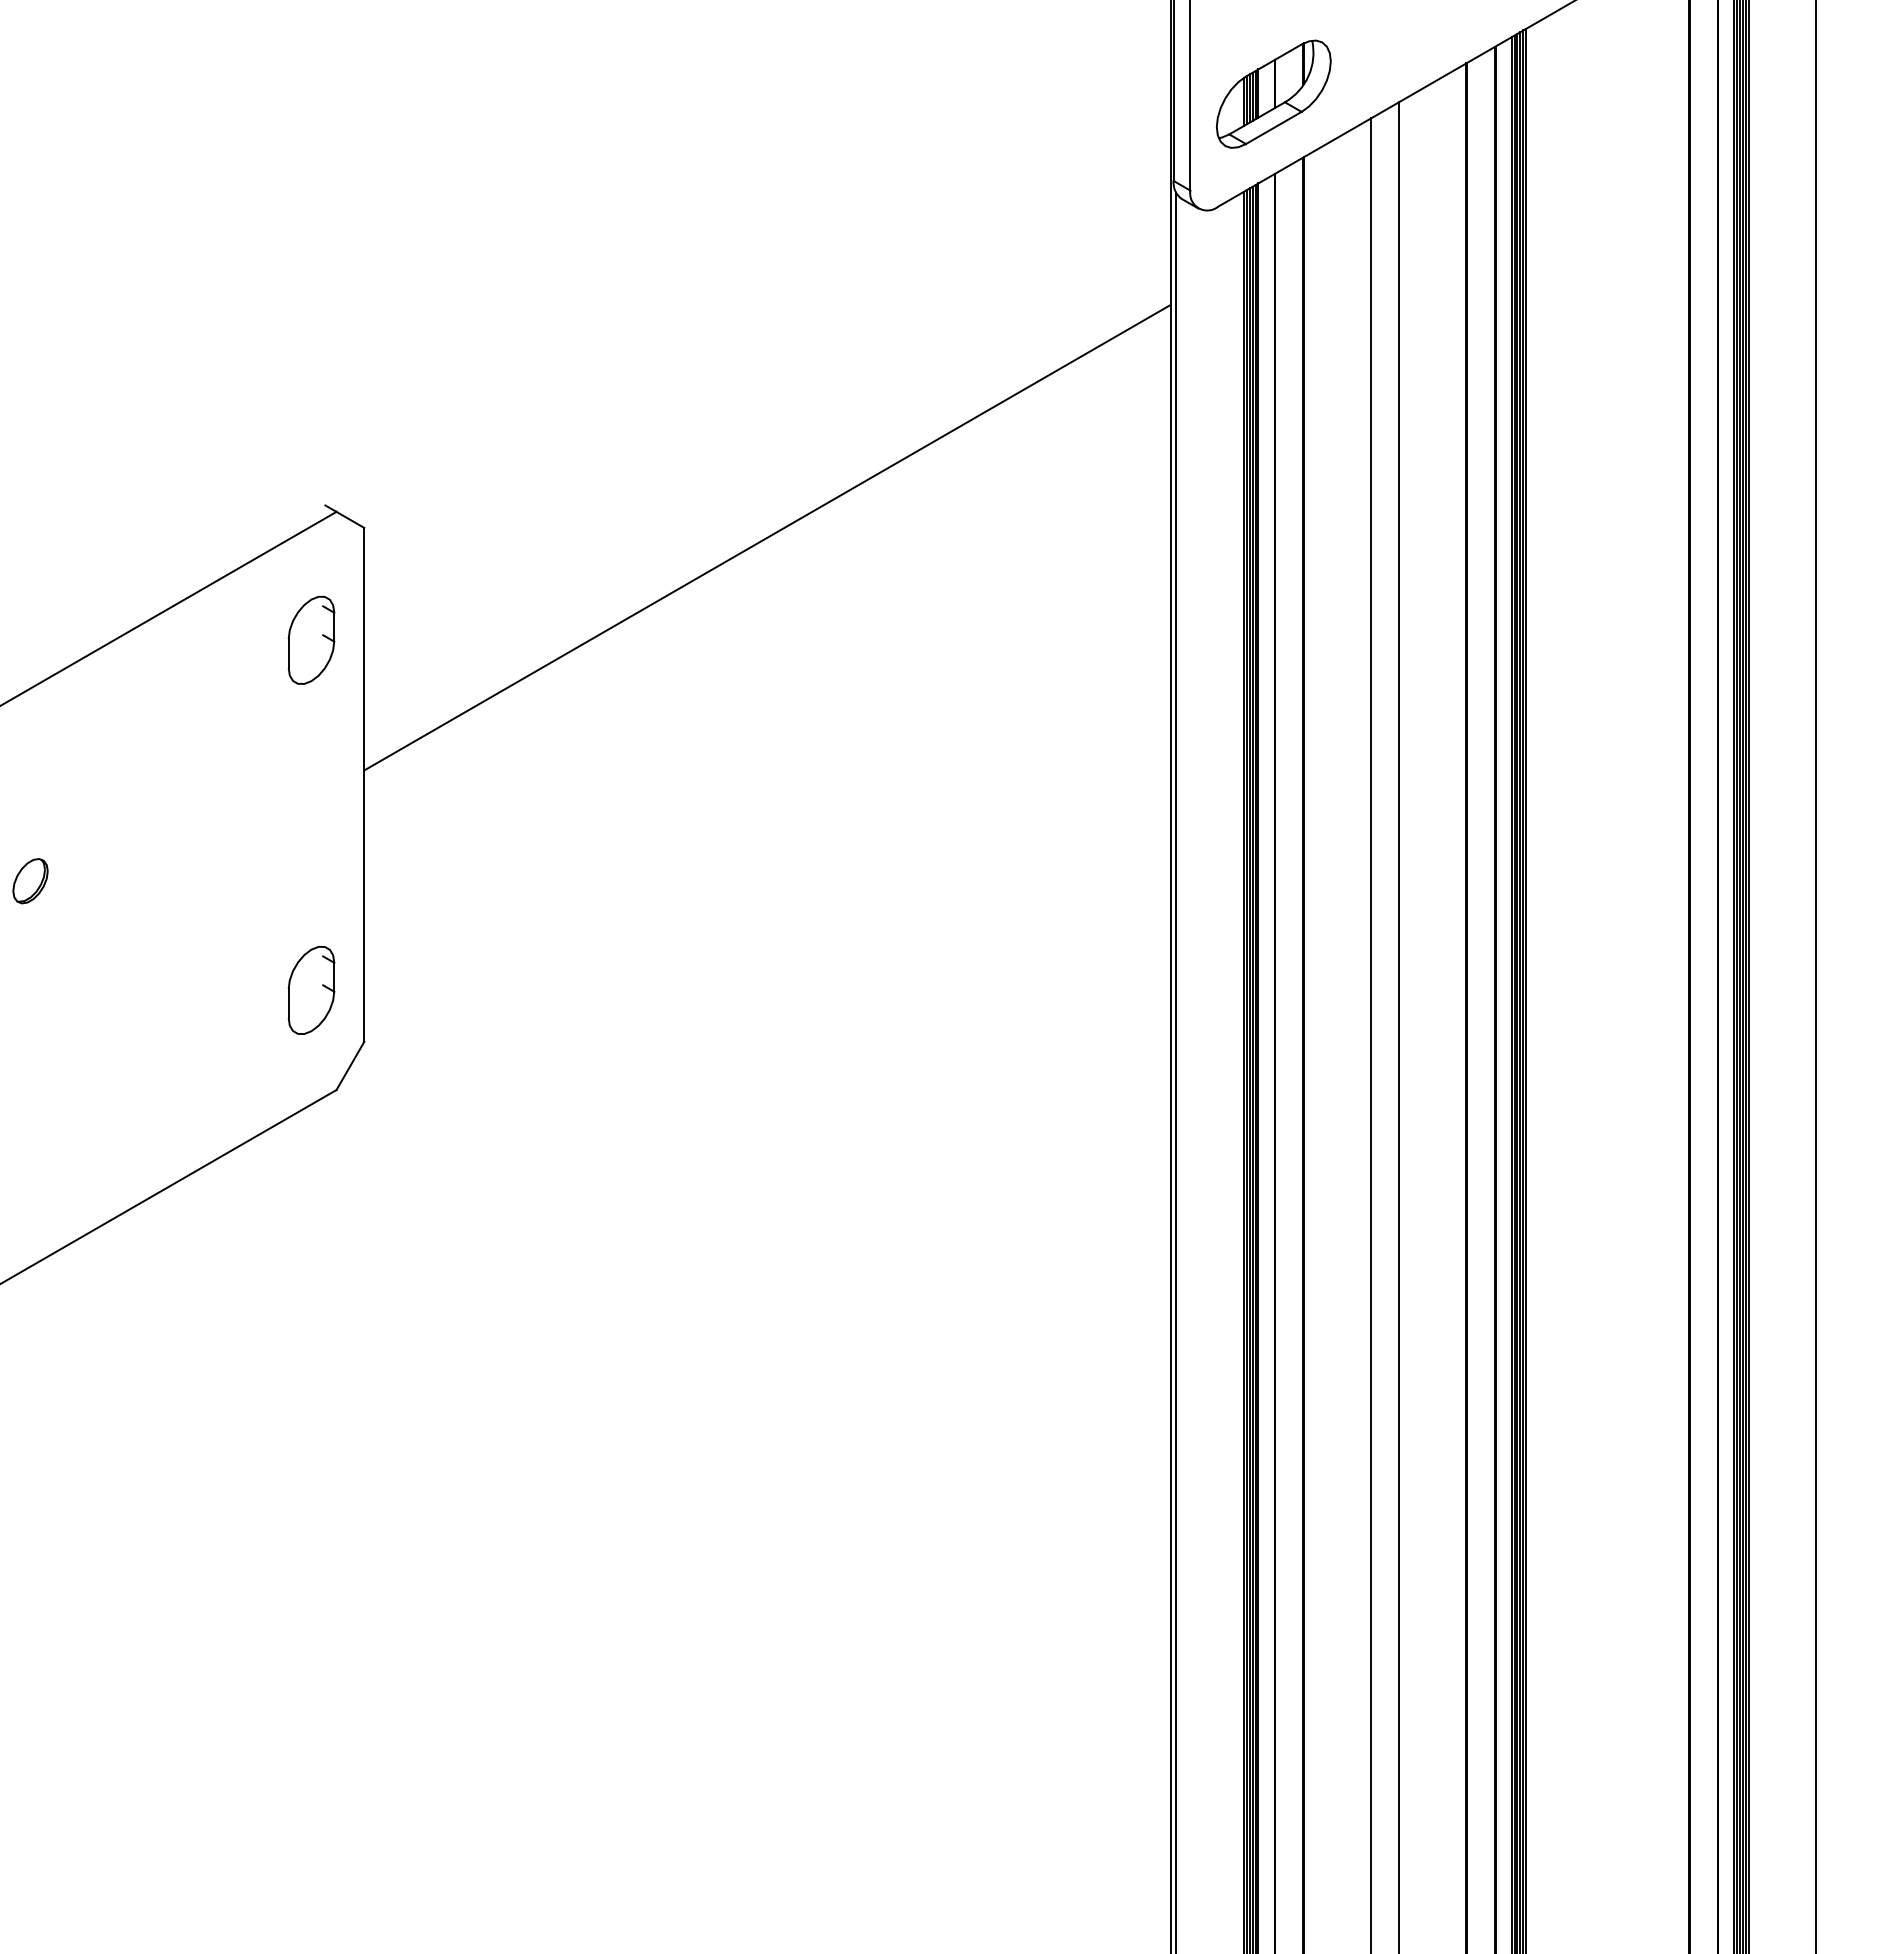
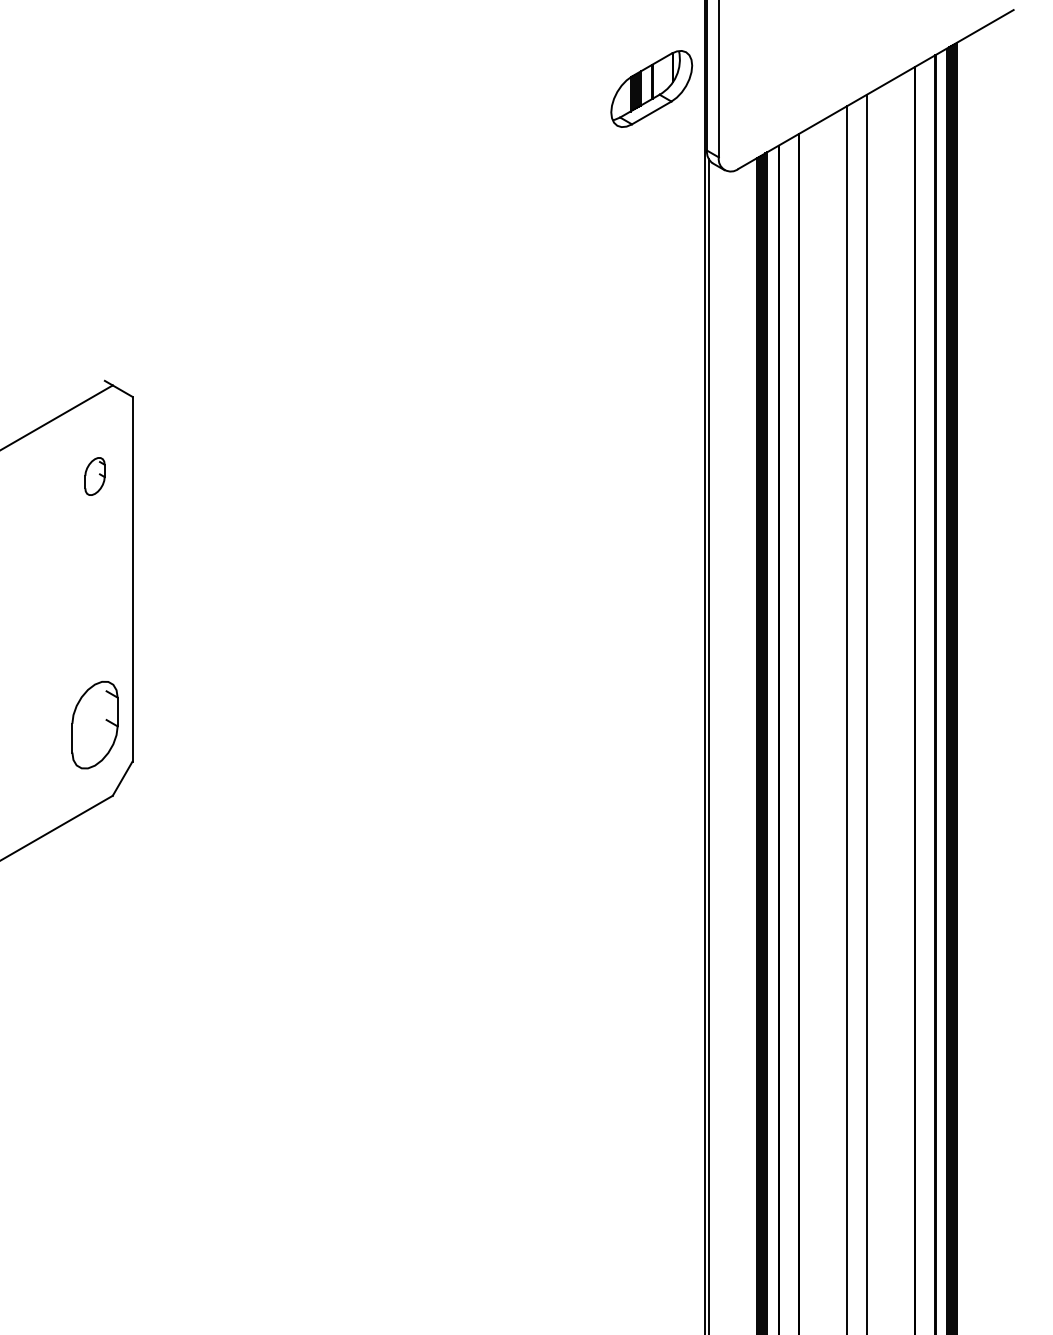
part: (1273, 93) -> (651, 88), moved
line: (767, 537) -> (418, 403), removed
part: (311, 639) -> (95, 476), size x0.6
part: (311, 990) -> (95, 725), size x1.4

